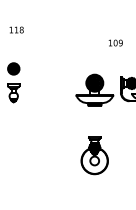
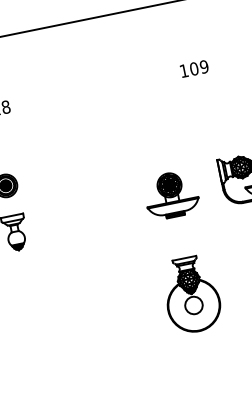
text: (115, 42) -> (193, 67), moved
part: (94, 89) -> (170, 193), size x0.71
part: (94, 155) -> (191, 294), moved

